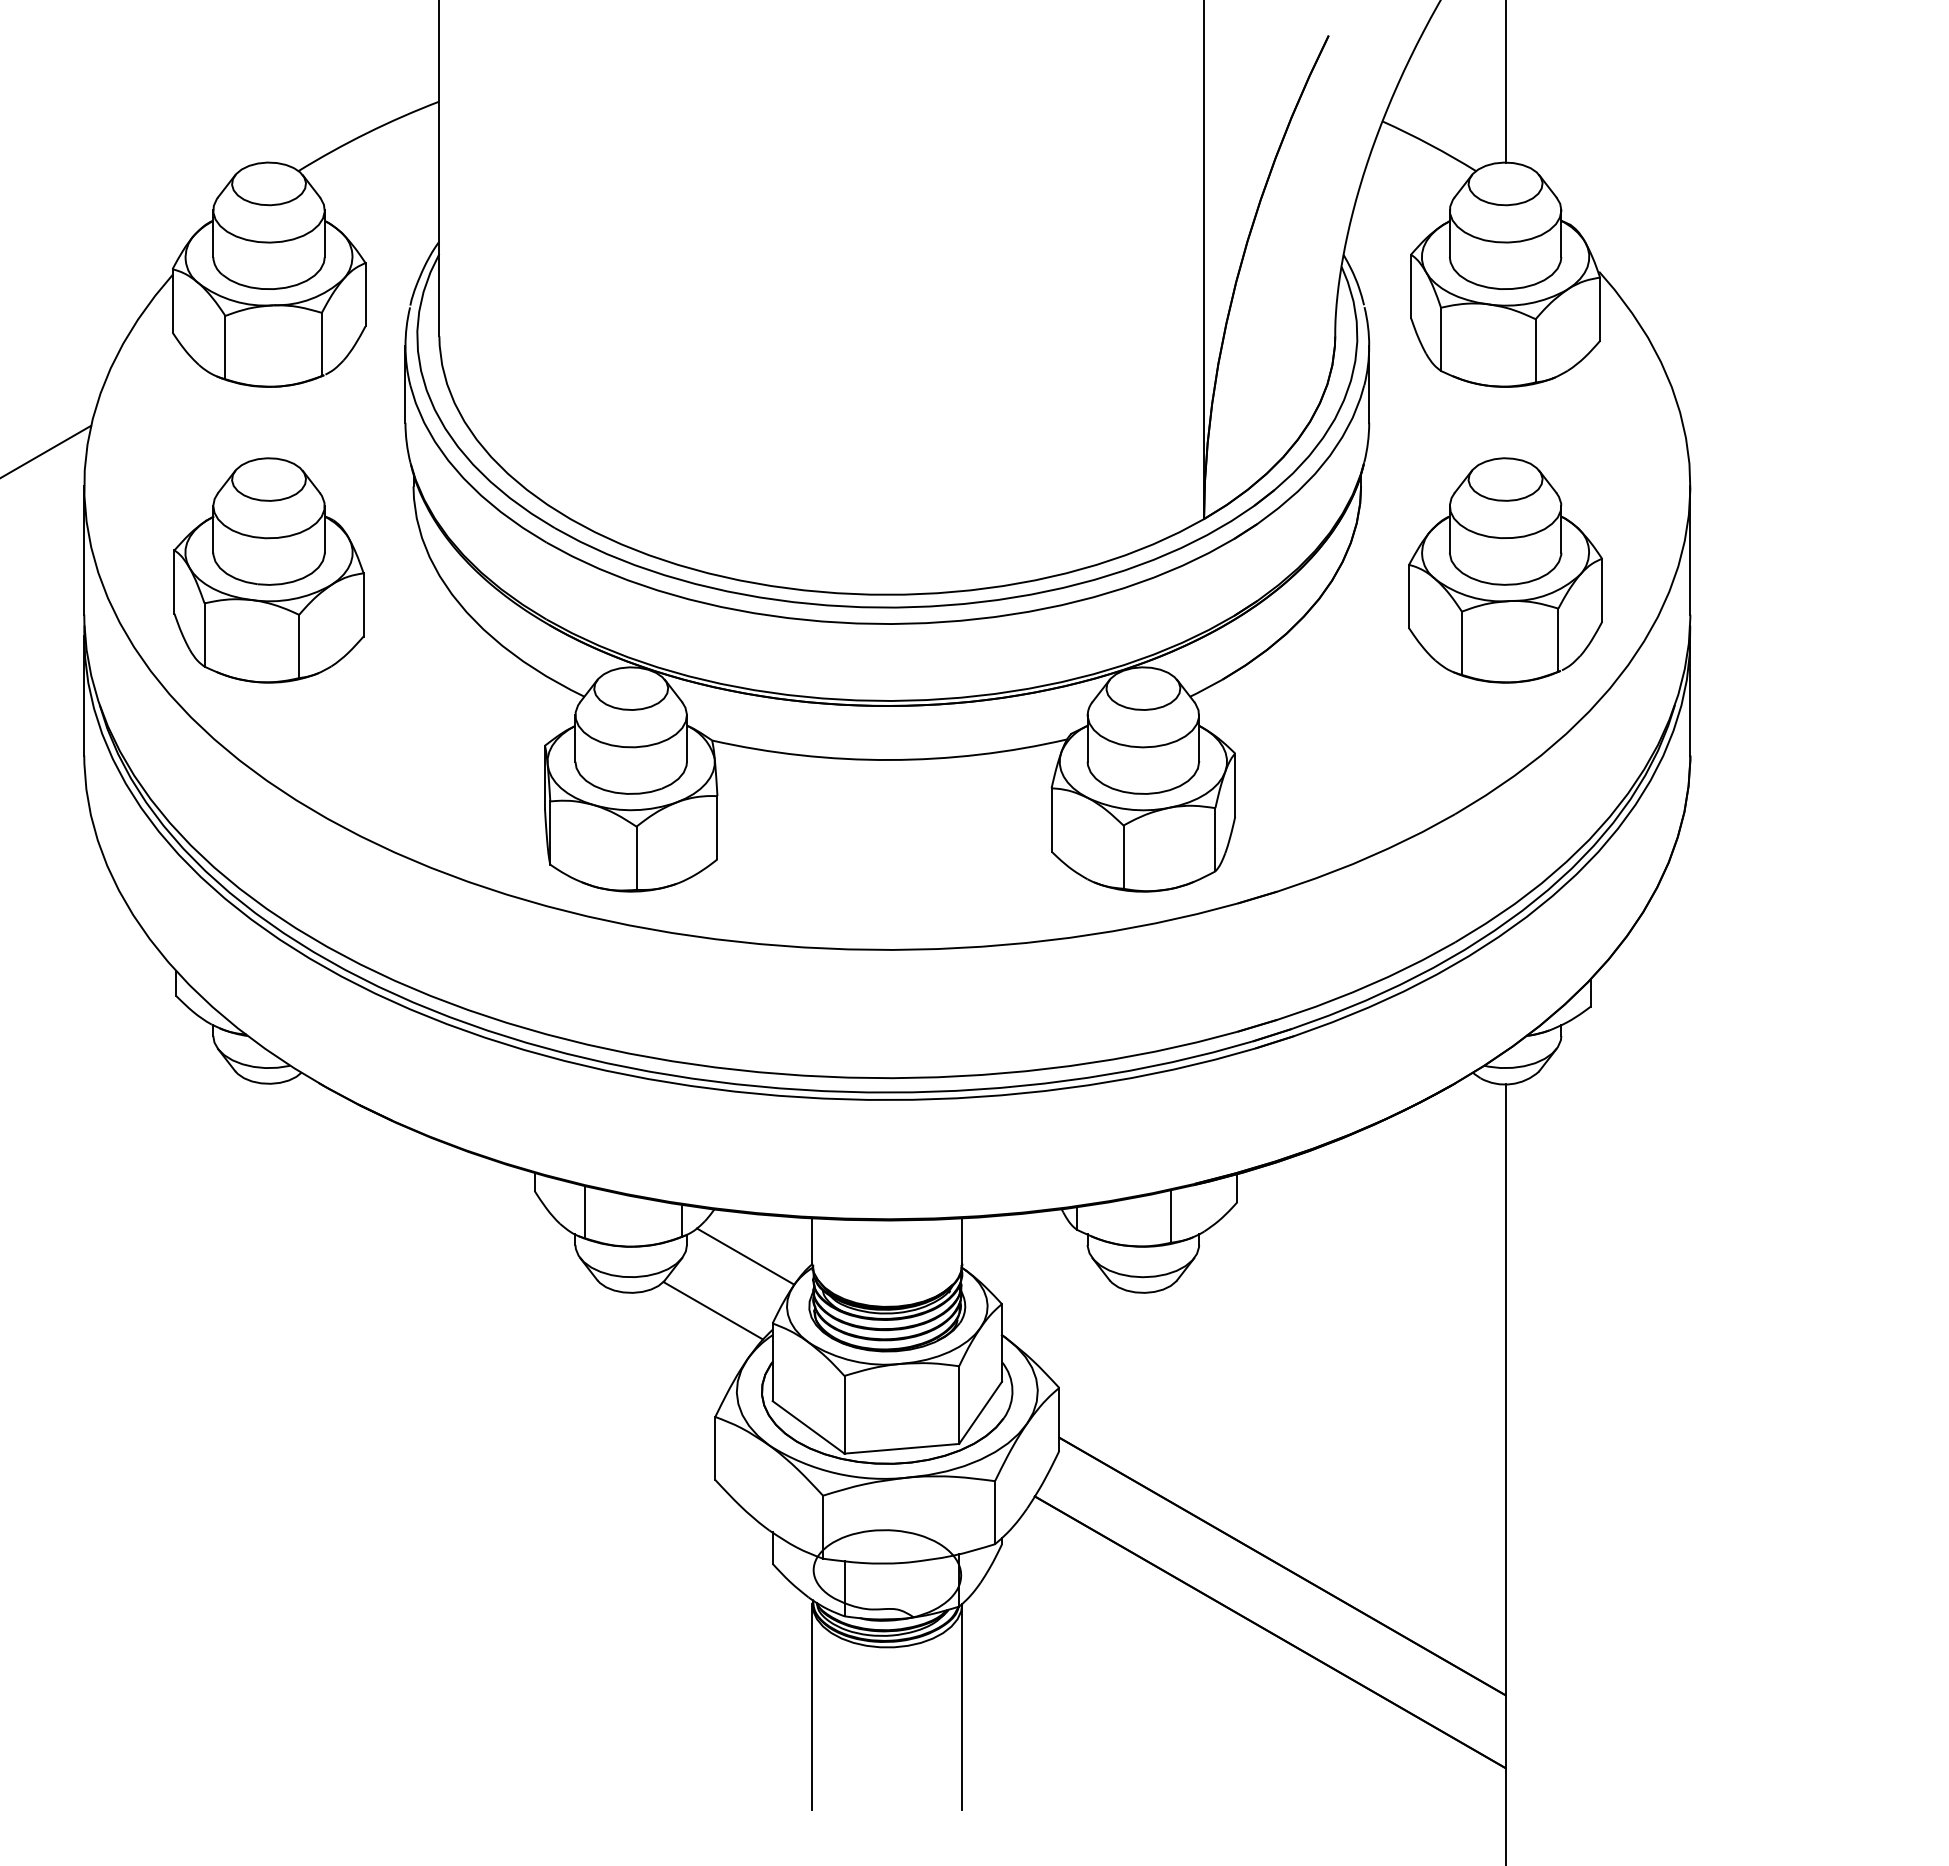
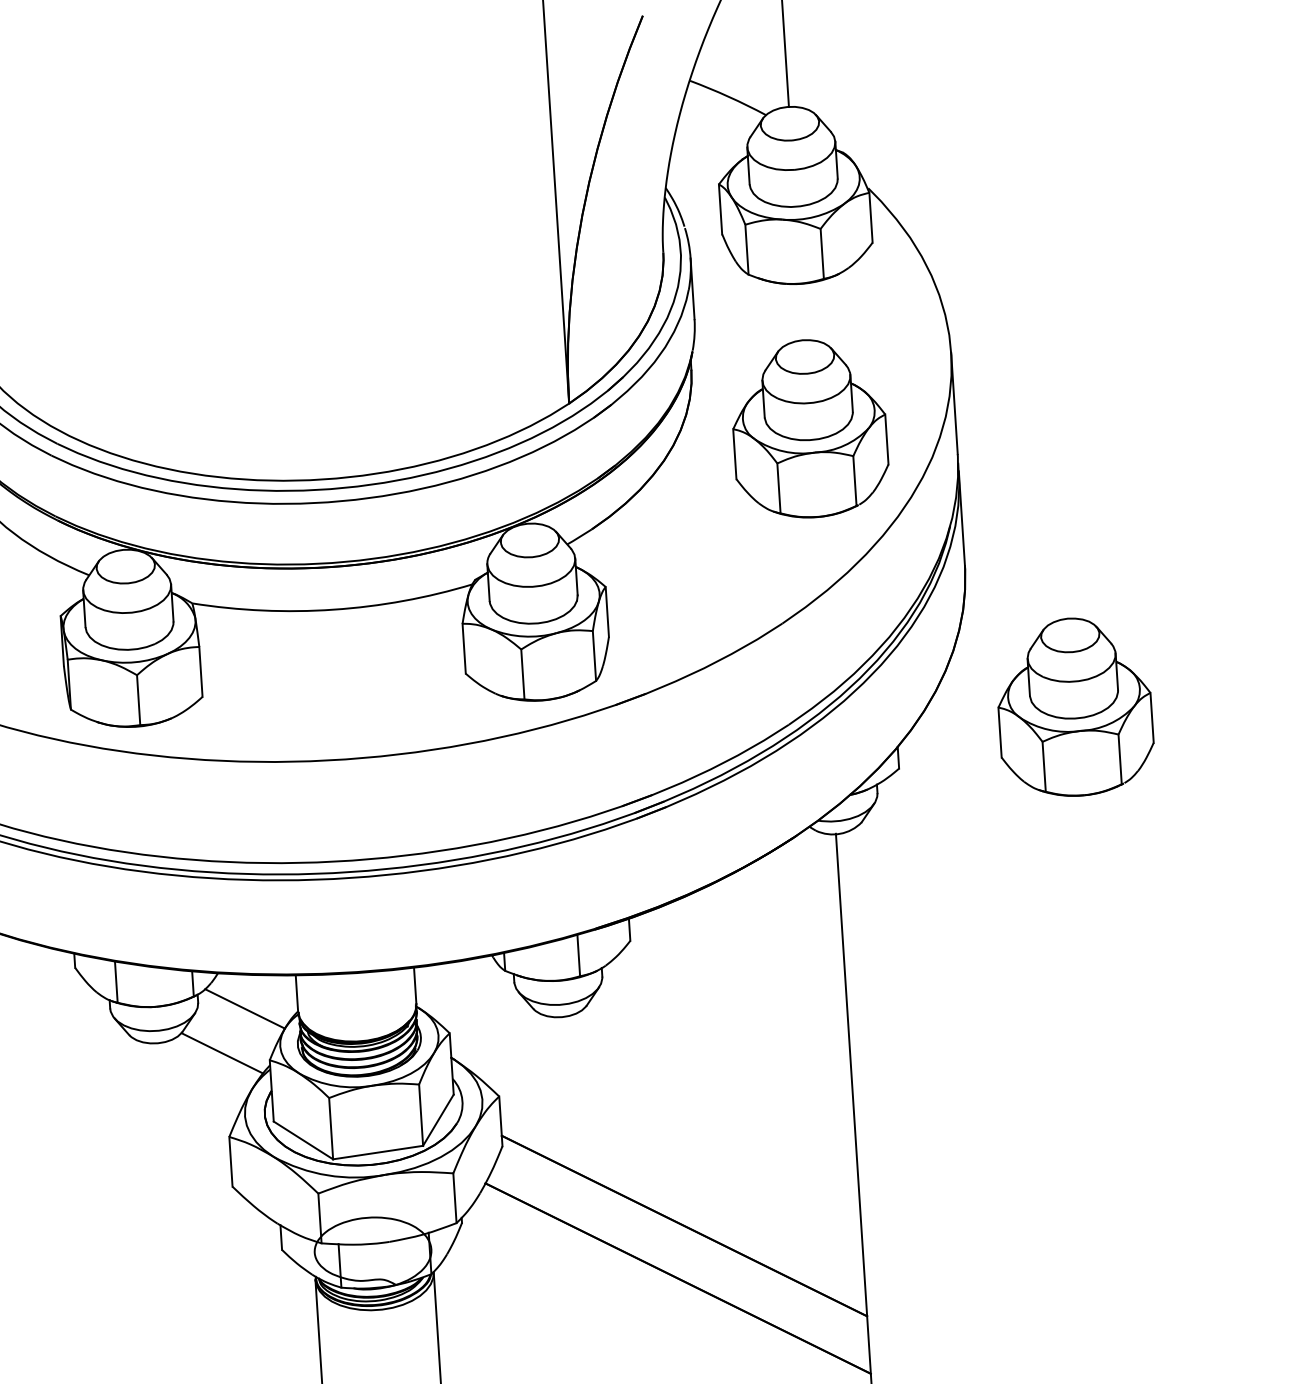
part: (1817, 943) -> (1074, 707), added

